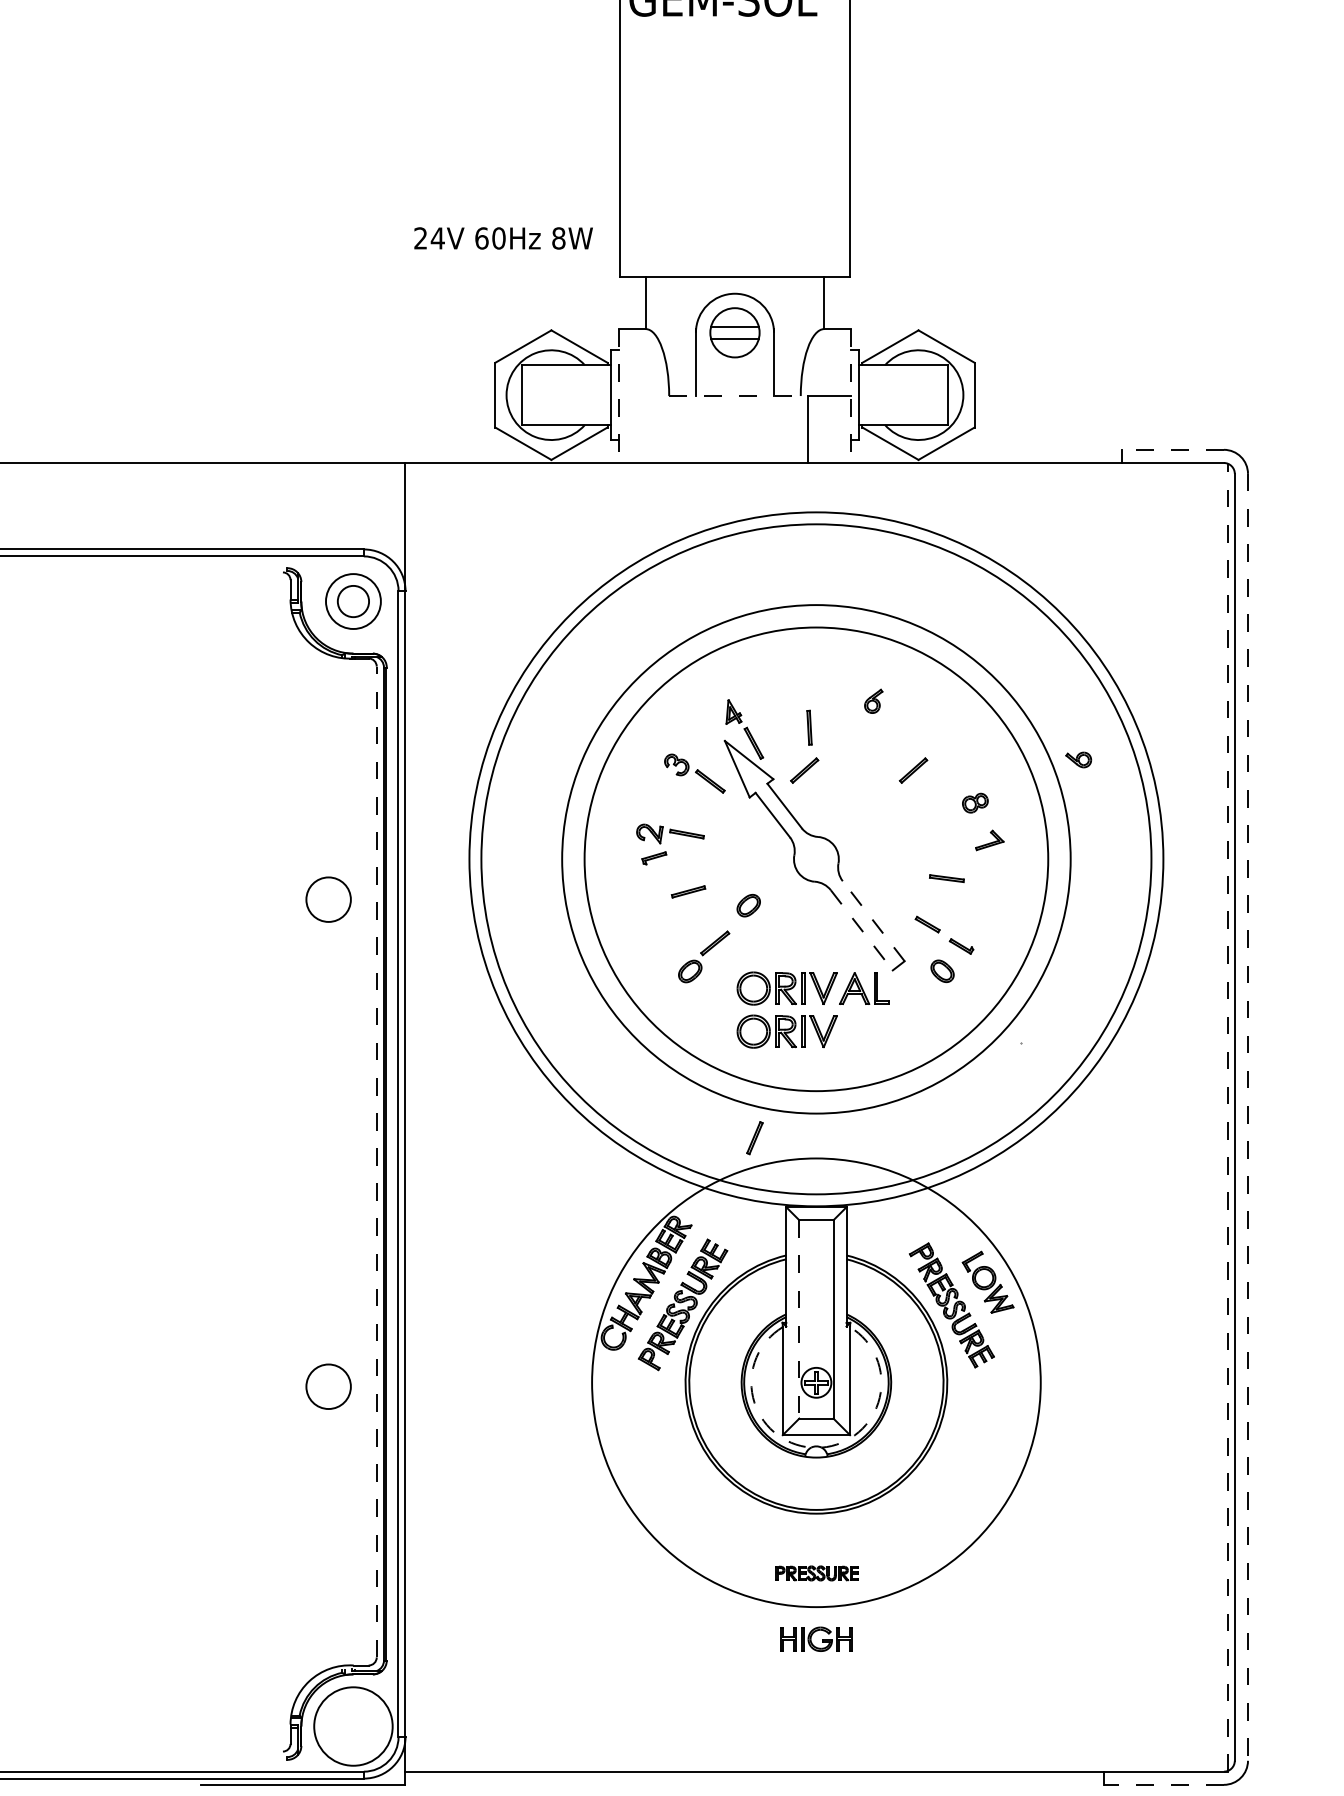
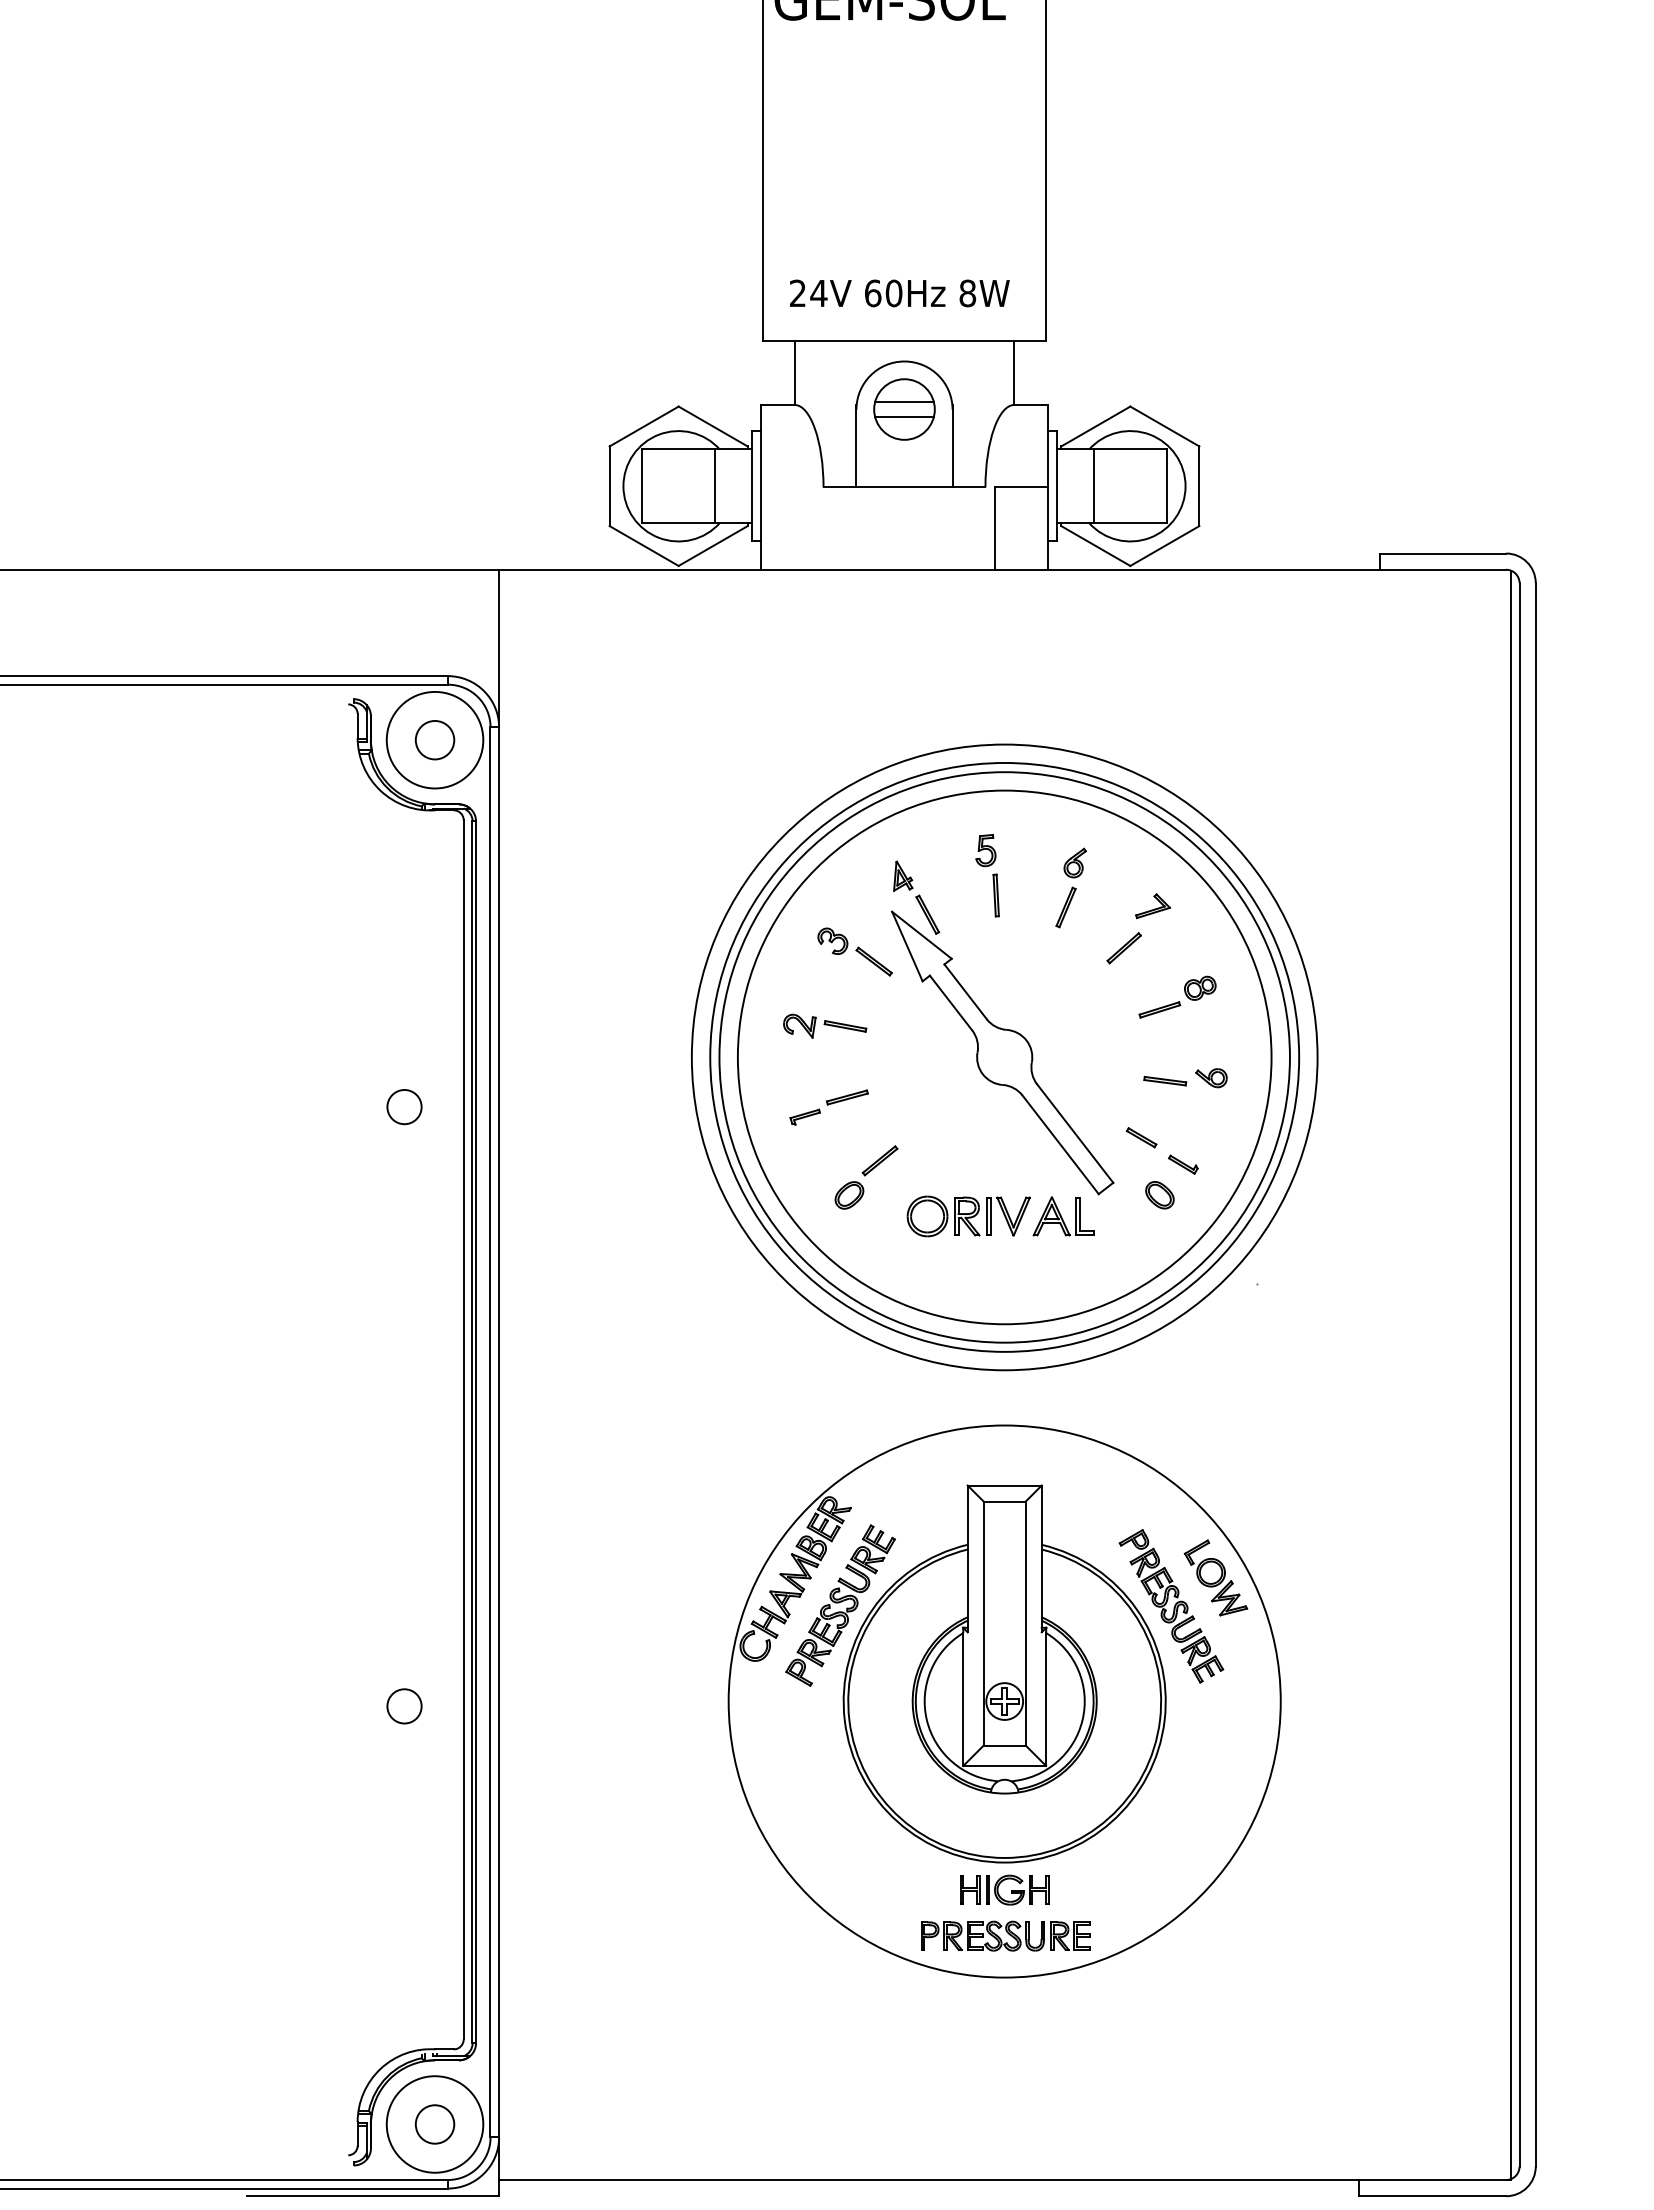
text: (503, 238) -> (899, 293), moved
line: (581, 395) -> (715, 486), added
line: (888, 395) -> (1093, 486), added
line: (618, 396) -> (761, 487), dashed -> solid
line: (734, 396) -> (904, 487), dashed -> solid
line: (851, 396) -> (1047, 487), dashed -> solid
line: (1173, 449) -> (1443, 553), dashed -> solid
circle: (353, 600) -> (434, 739), size x1.43
part: (800, 691) -> (985, 850), added
part: (1078, 760) -> (1211, 1078), moved
part: (804, 770) -> (989, 948), removed
part: (942, 820) -> (1159, 1009), added
part: (989, 840) -> (1152, 906), moved
part: (653, 857) -> (804, 1116), moved
circle: (816, 858) -> (1004, 1056), size x0.71
circle: (816, 859) -> (1004, 1057), size x0.62
circle: (328, 899) -> (404, 1106), size x0.62
part: (748, 905) -> (921, 1114), removed
line: (873, 921) -> (1074, 1133), dashed -> solid
line: (861, 930) -> (1060, 1145), dashed -> solid
part: (786, 1031) -> (968, 1269), removed
line: (1227, 1117) -> (1510, 1375), dashed -> solid
line: (1247, 1117) -> (1535, 1374), dashed -> solid
part: (754, 1138) -> (1065, 907), moved
line: (376, 1161) -> (463, 1429), dashed -> solid
line: (799, 1319) -> (983, 1623), dashed -> solid
circle: (328, 1386) -> (404, 1706), size x0.62
arc: (752, 1397) -> (926, 1719), dashed -> solid
arc: (879, 1397) -> (1082, 1719), dashed -> solid
part: (817, 1572) -> (1005, 1935), size x1.67
part: (816, 1638) -> (1004, 1889), moved
circle: (353, 1726) -> (434, 2124), added
line: (1164, 1785) -> (1432, 2196), dashed -> solid

